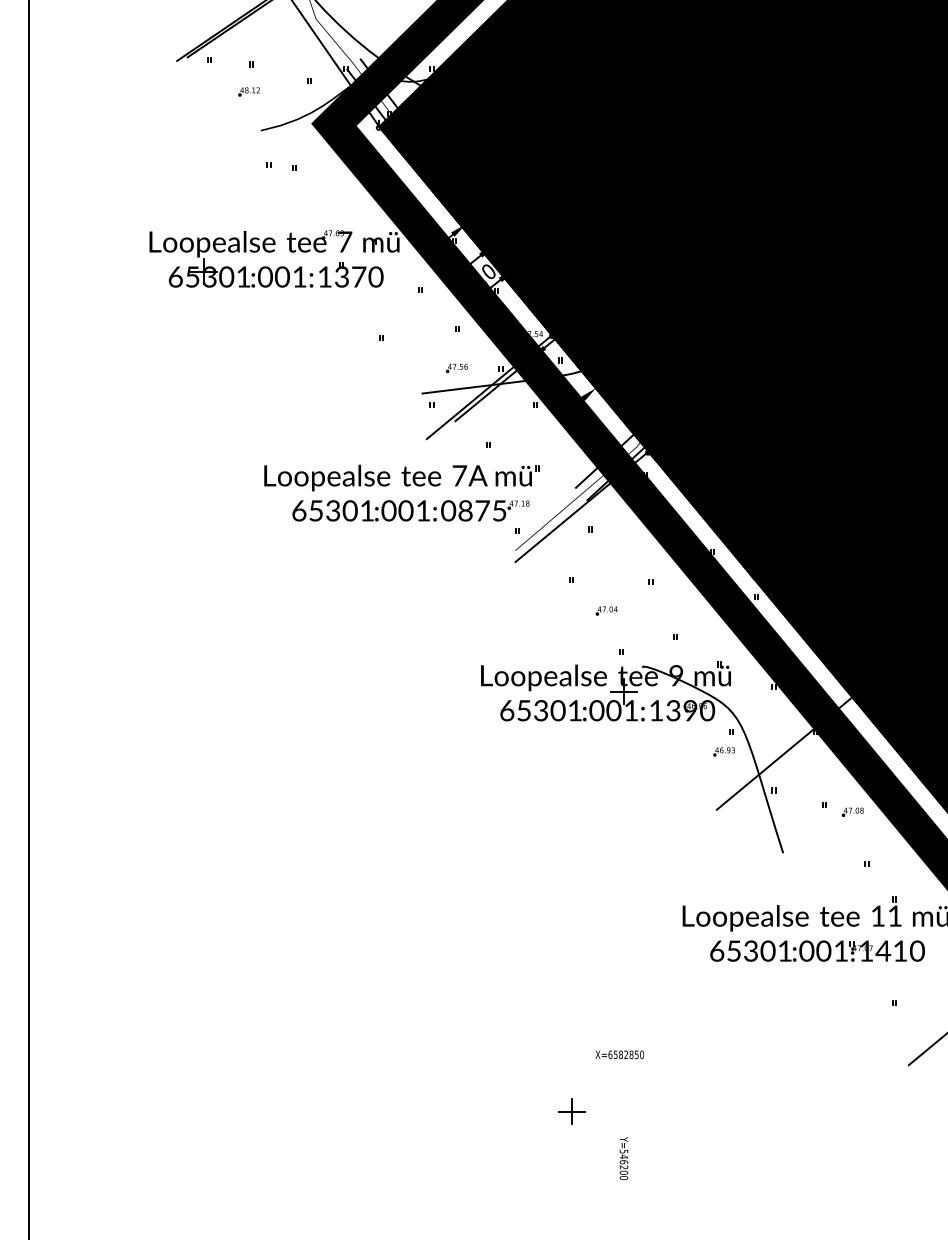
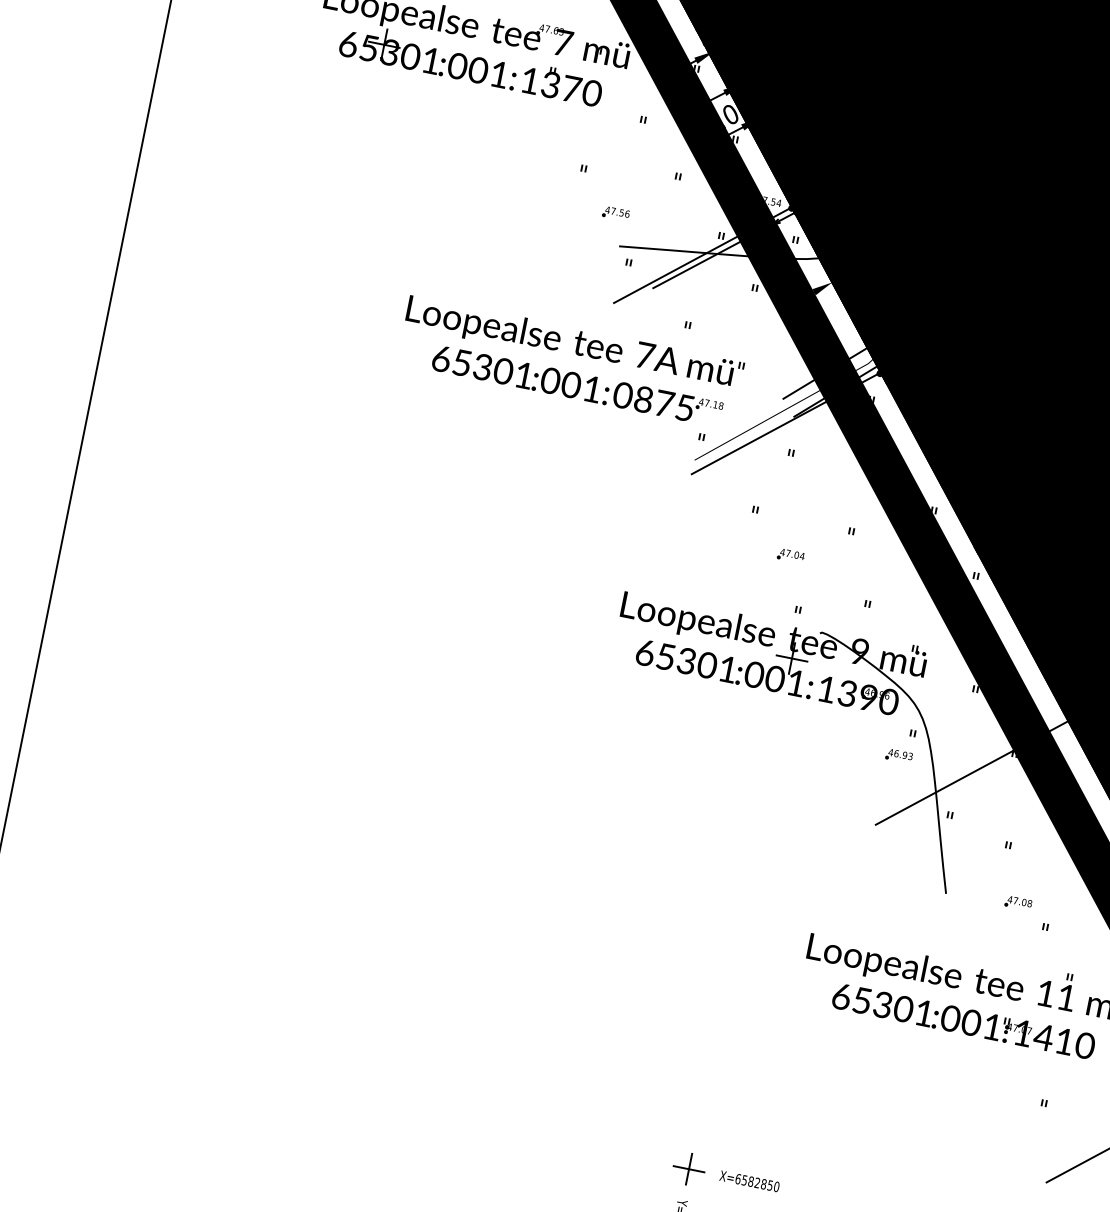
part: (456, 368) -> (615, 213), moved
part: (852, 811) -> (1018, 902), moved
text: (619, 1054) -> (749, 1180), moved
part: (571, 1111) -> (688, 1168), moved

